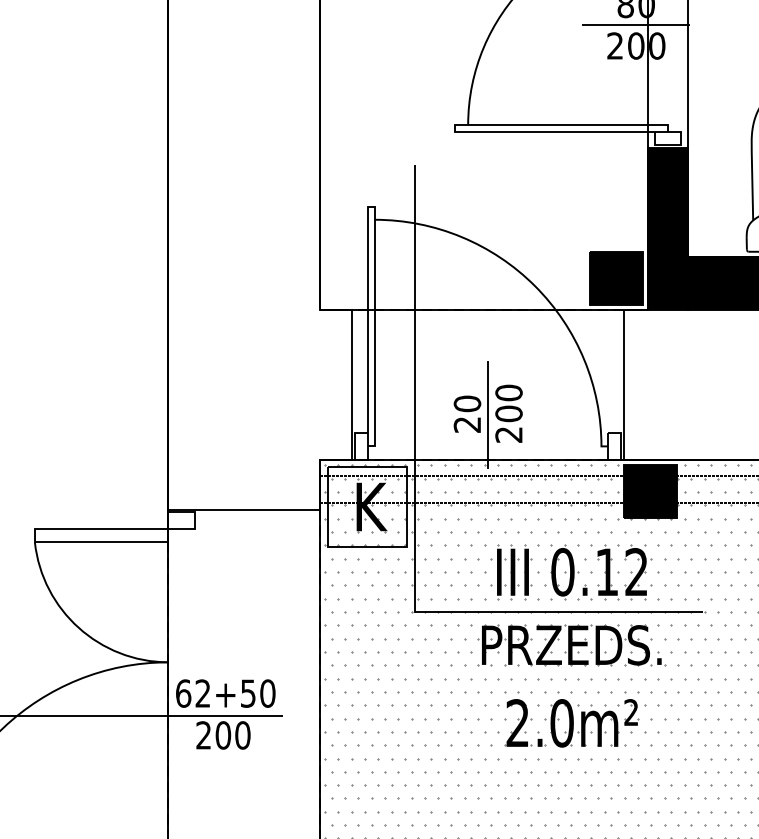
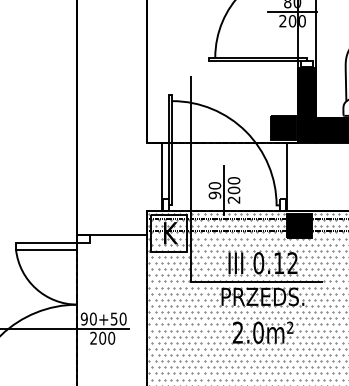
text: (466, 424) -> (214, 195), 20 -> 90
text: (192, 692) -> (88, 318), 62+50 -> 90+50

